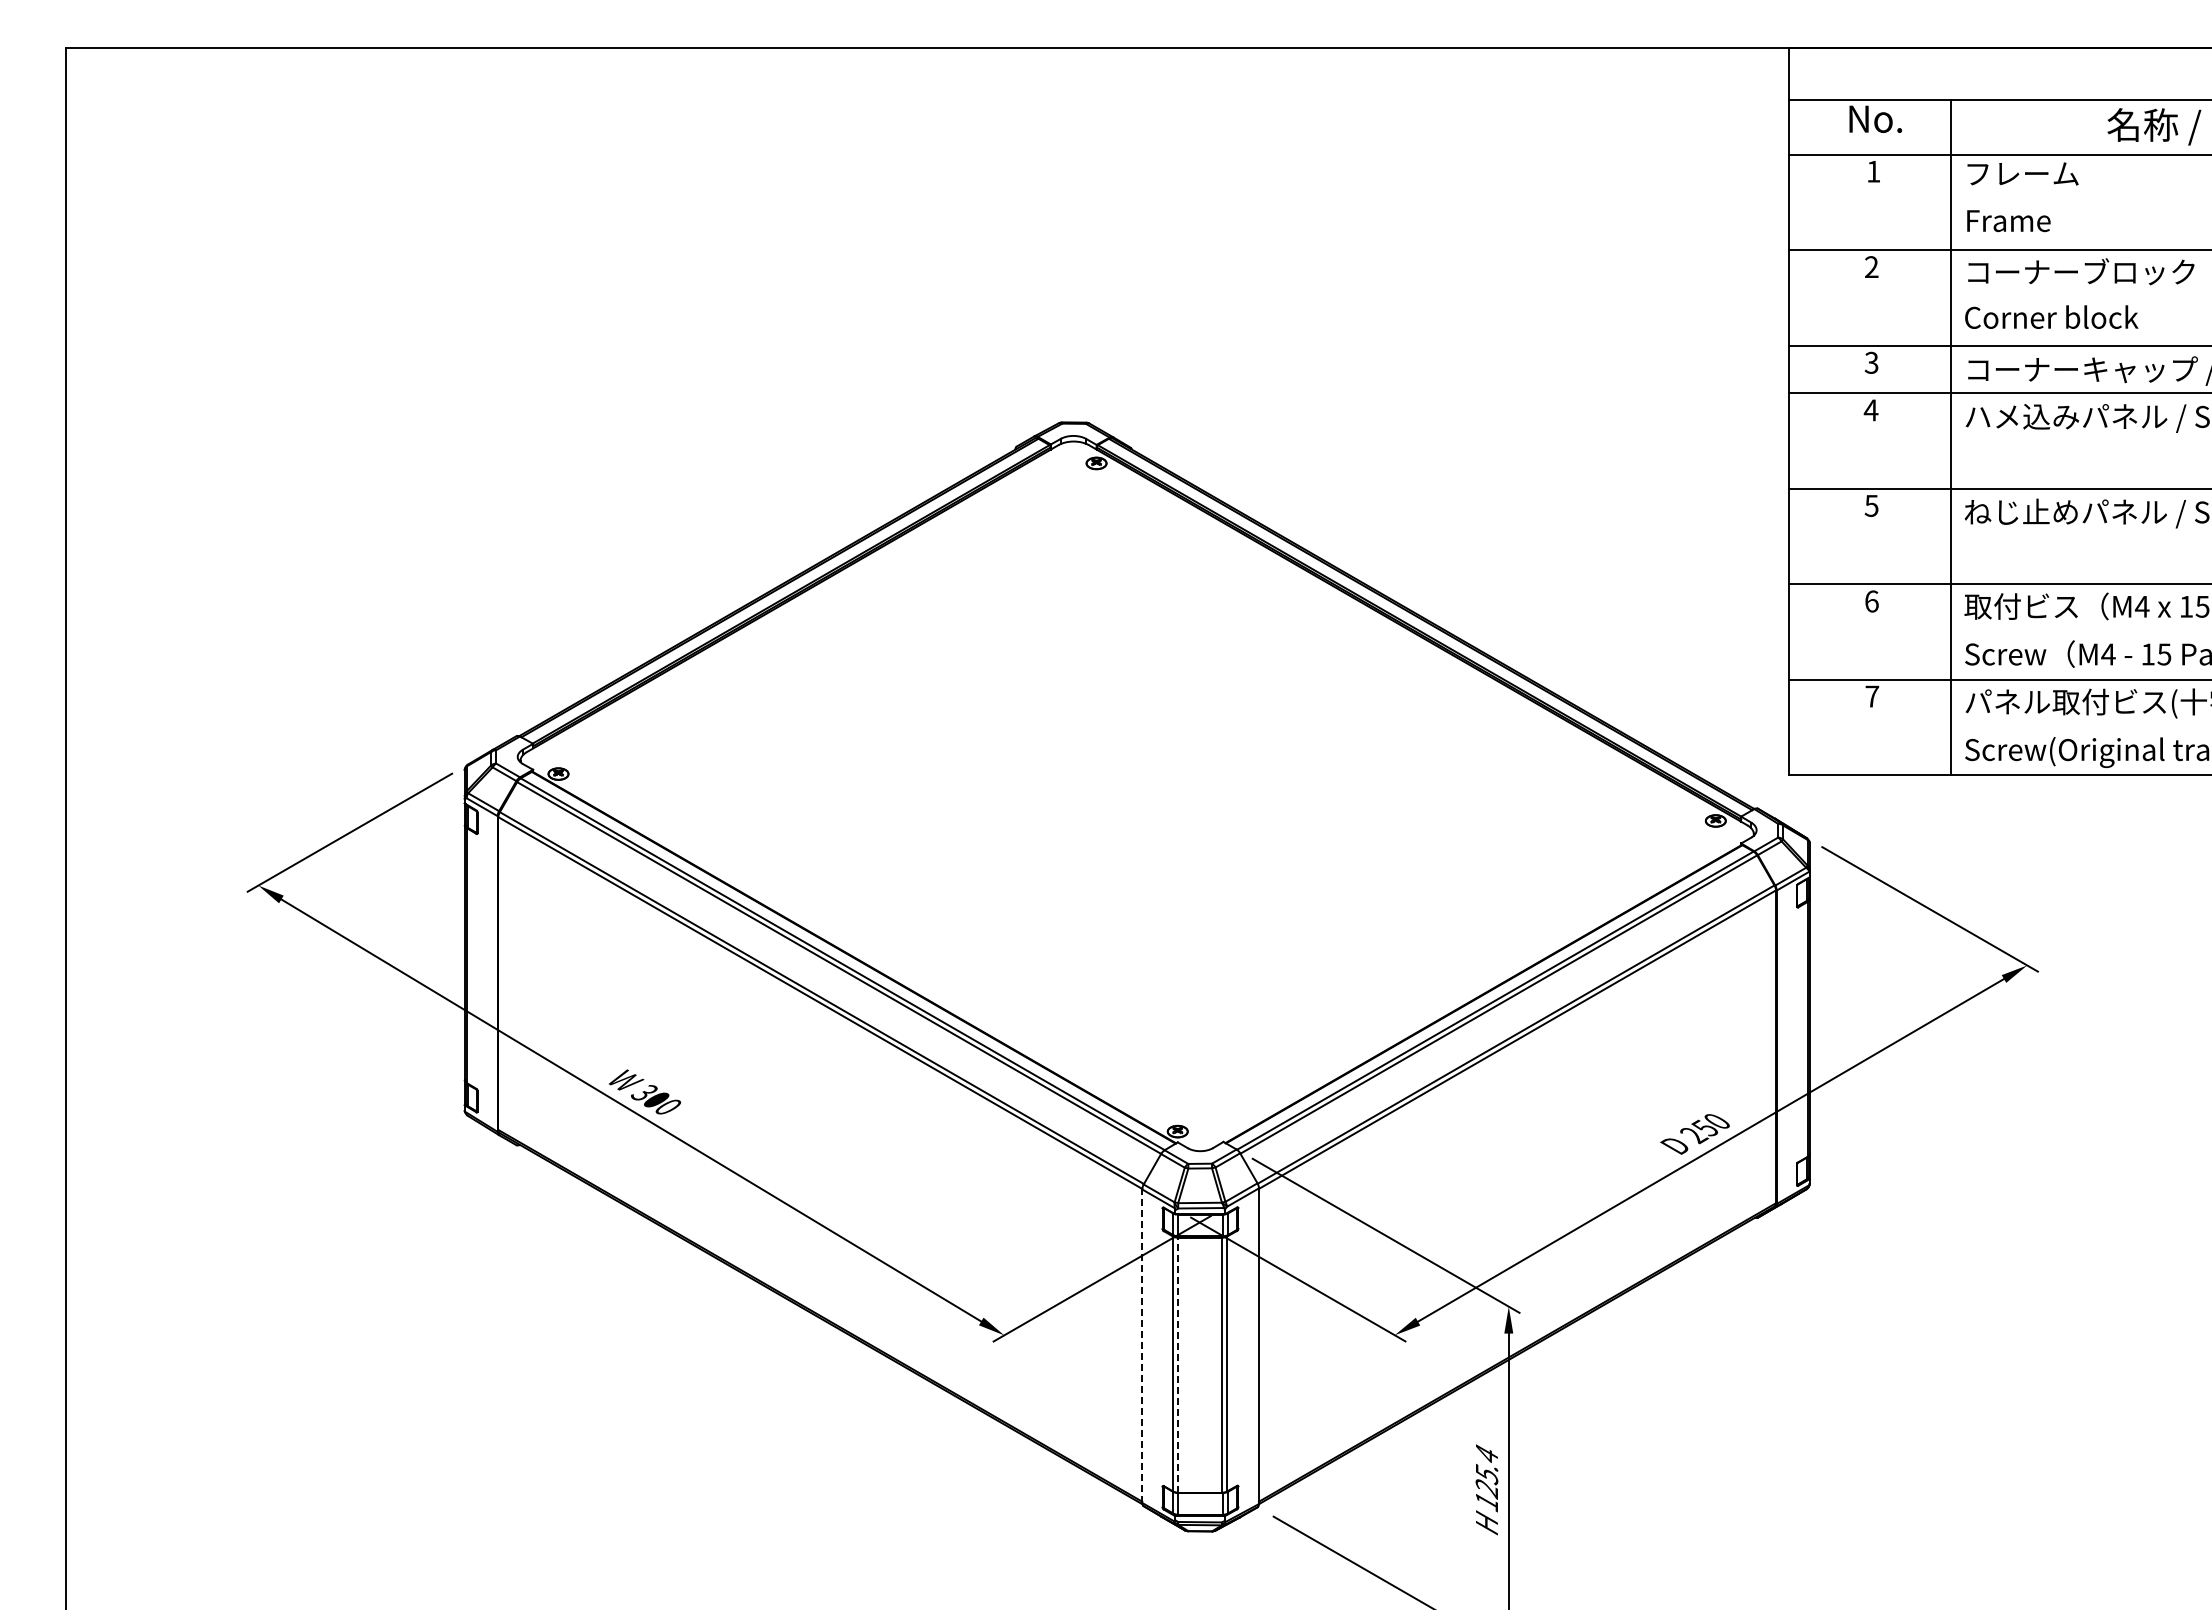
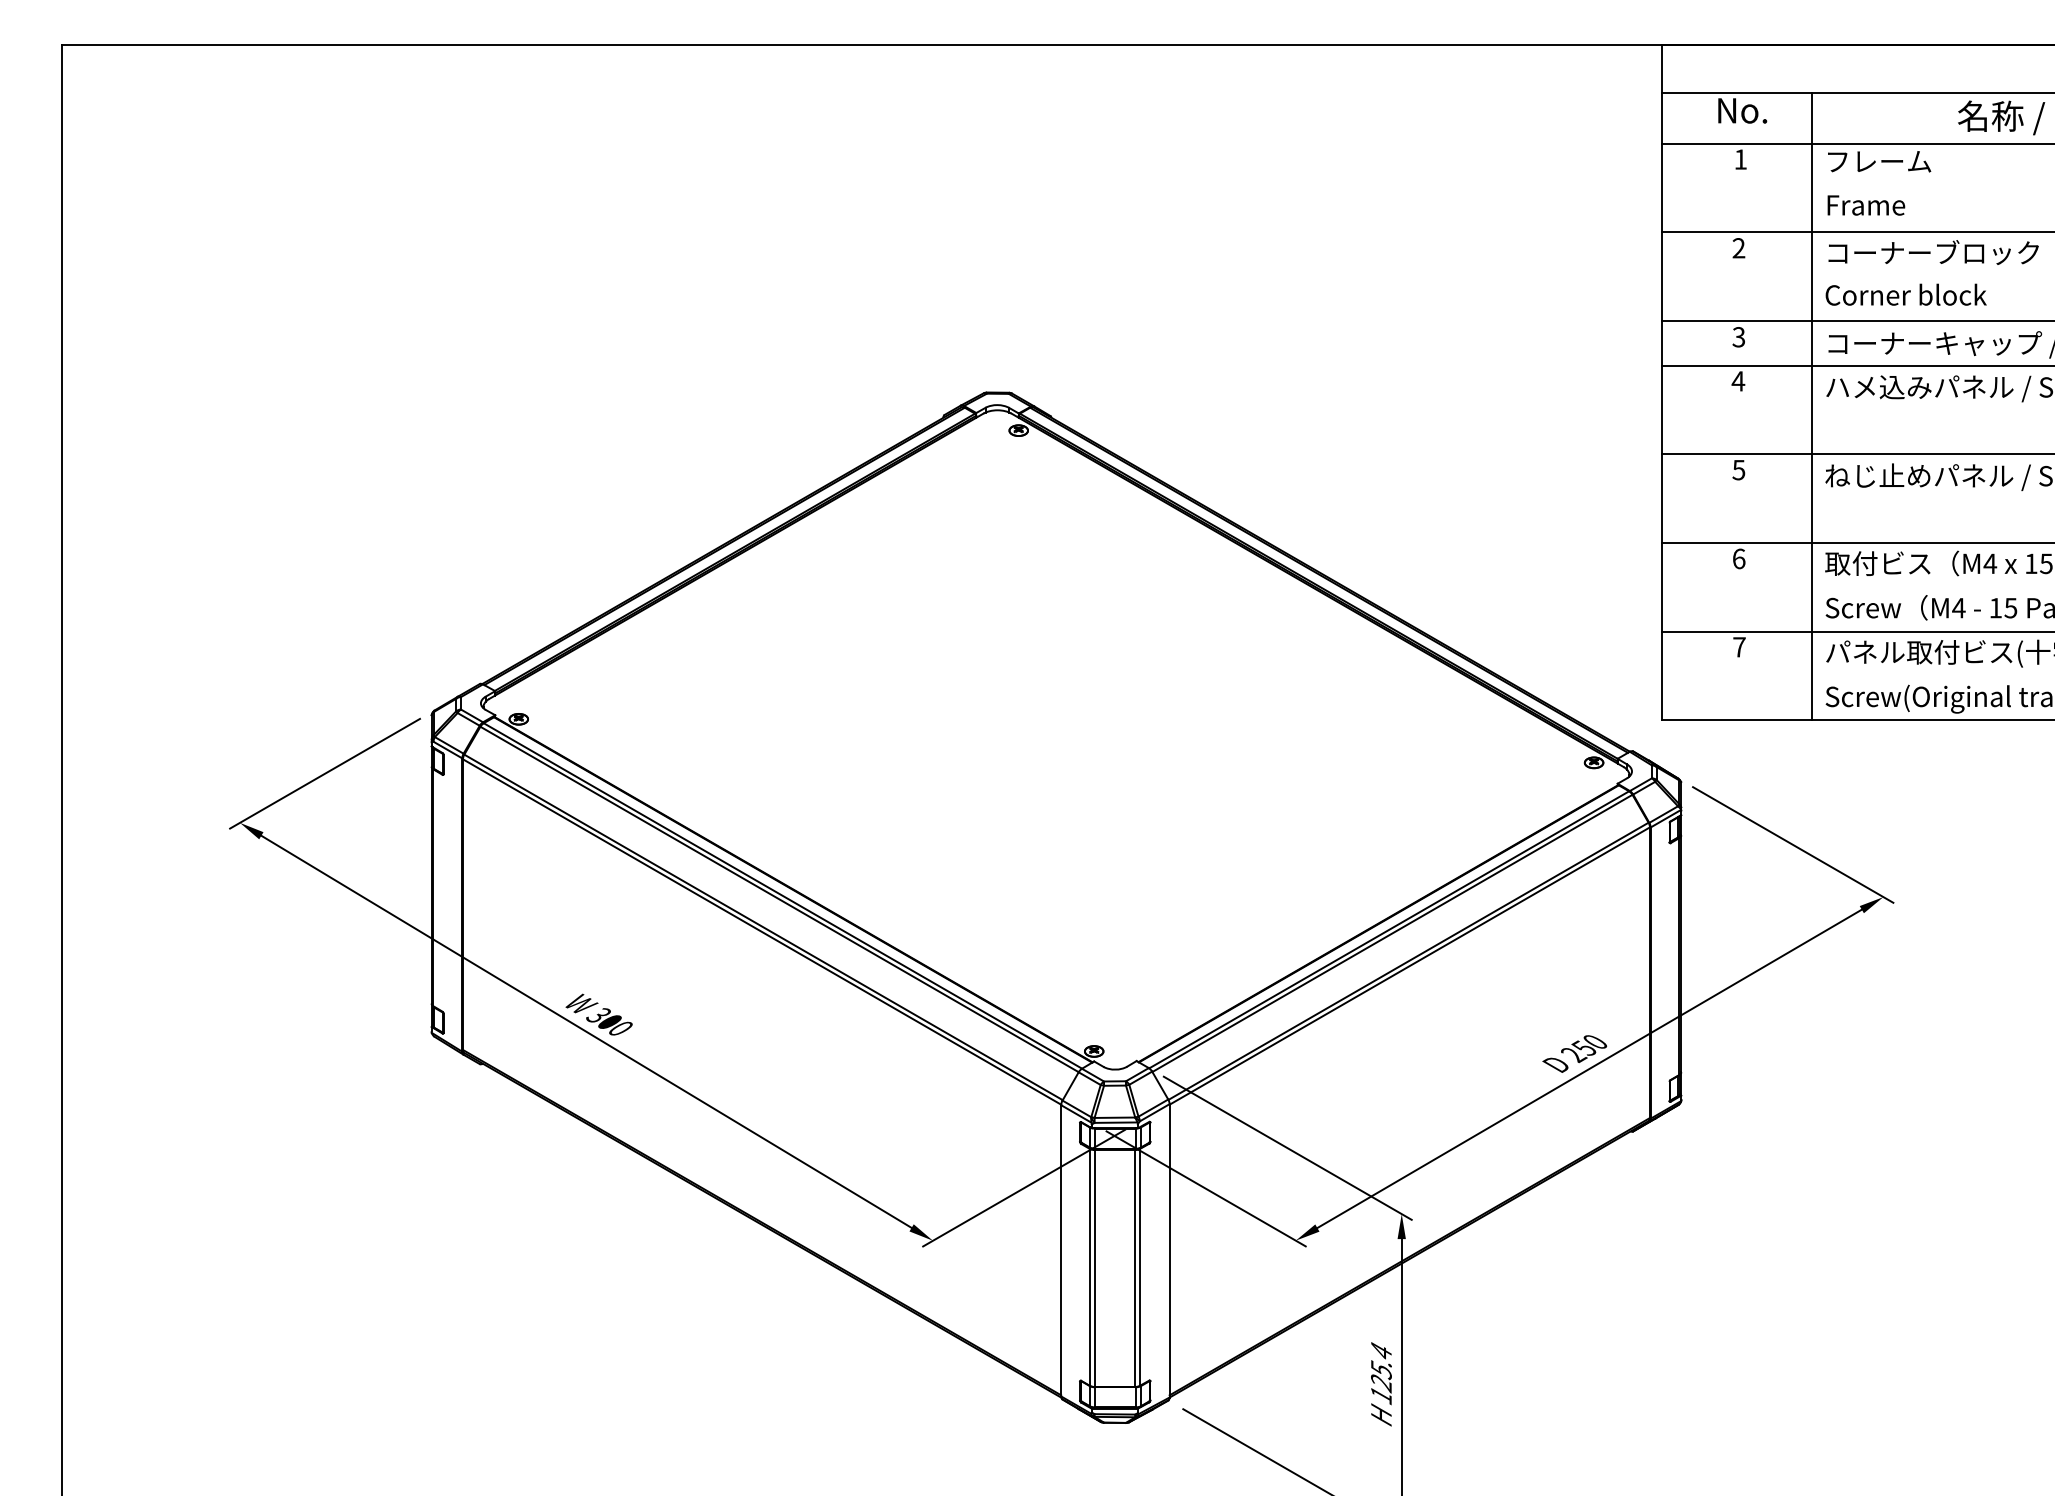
line: (1142, 1346) -> (1061, 1251), dashed -> solid
line: (1178, 1364) -> (1094, 1267), dashed -> solid

